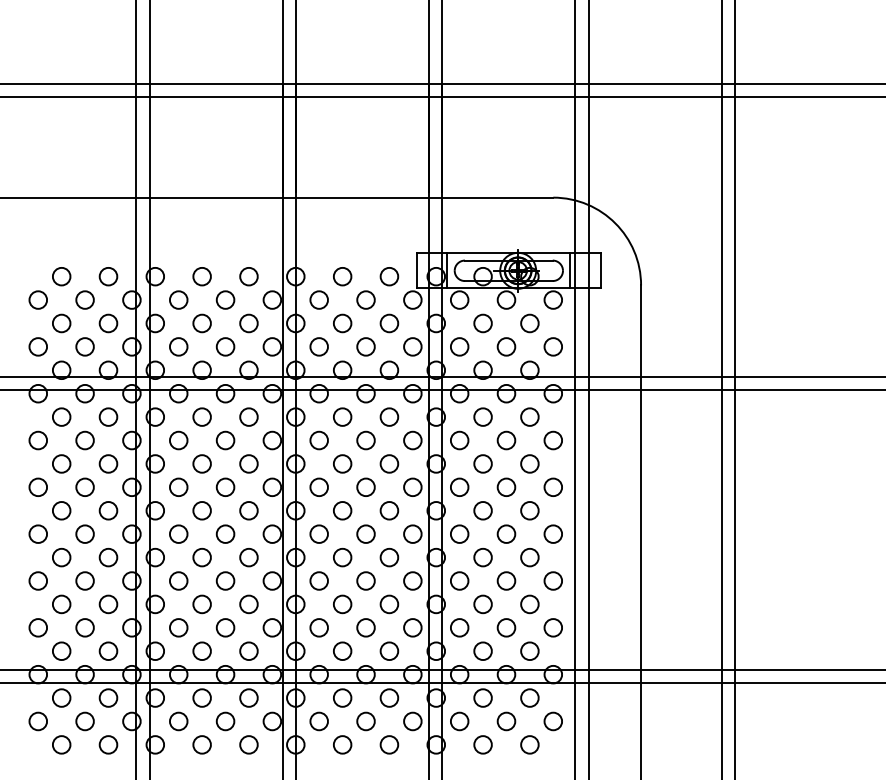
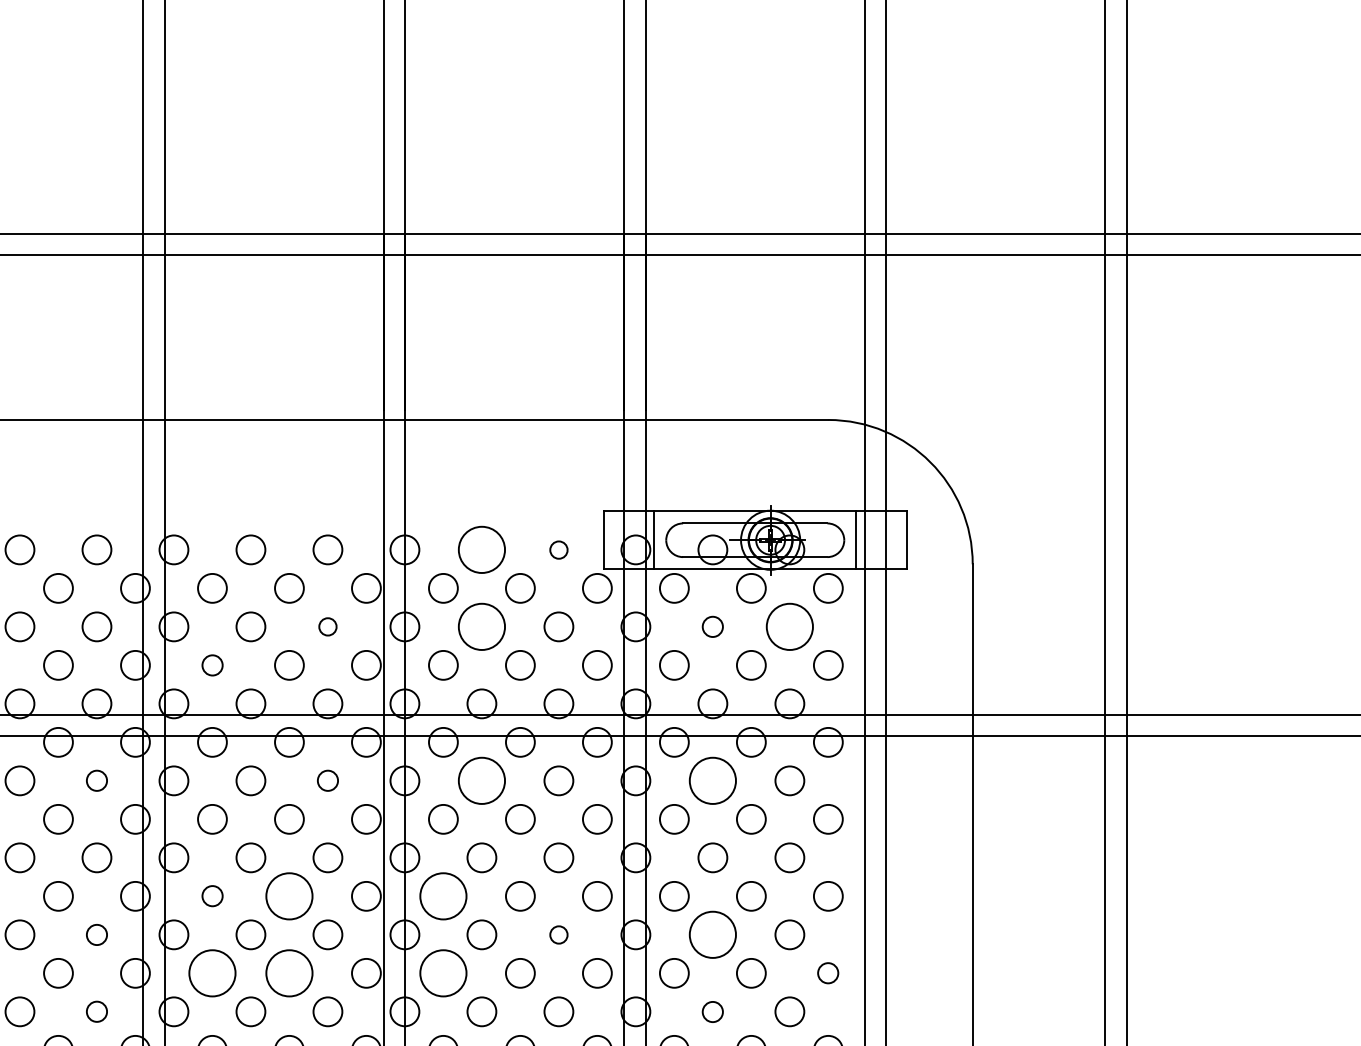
circle: (342, 276) -> (481, 549), size x1.6
circle: (389, 276) -> (559, 549), size x0.6
circle: (248, 323) -> (327, 626), size x0.6
circle: (342, 323) -> (481, 626), size x1.6
circle: (482, 323) -> (711, 626), size x0.7
circle: (529, 323) -> (789, 626), size x1.6
circle: (178, 346) -> (212, 664), size x0.7
circle: (108, 416) -> (96, 779), size x0.7
circle: (248, 416) -> (327, 779), size x0.7
circle: (342, 416) -> (481, 779), size x1.6
circle: (482, 416) -> (711, 779), size x1.6
circle: (178, 486) -> (212, 894), size x0.7
circle: (225, 487) -> (289, 896), size x1.6
circle: (318, 487) -> (442, 896), size x1.6
circle: (108, 510) -> (96, 934), size x0.7
circle: (389, 510) -> (559, 934), size x0.6
circle: (482, 510) -> (711, 934), size x1.6
circle: (178, 533) -> (212, 972), size x1.6
circle: (225, 533) -> (289, 972), size x1.6
circle: (318, 533) -> (442, 972), size x1.6
circle: (552, 533) -> (827, 972), size x0.7
circle: (108, 557) -> (96, 1011), size x0.7
circle: (482, 557) -> (711, 1011), size x0.7

